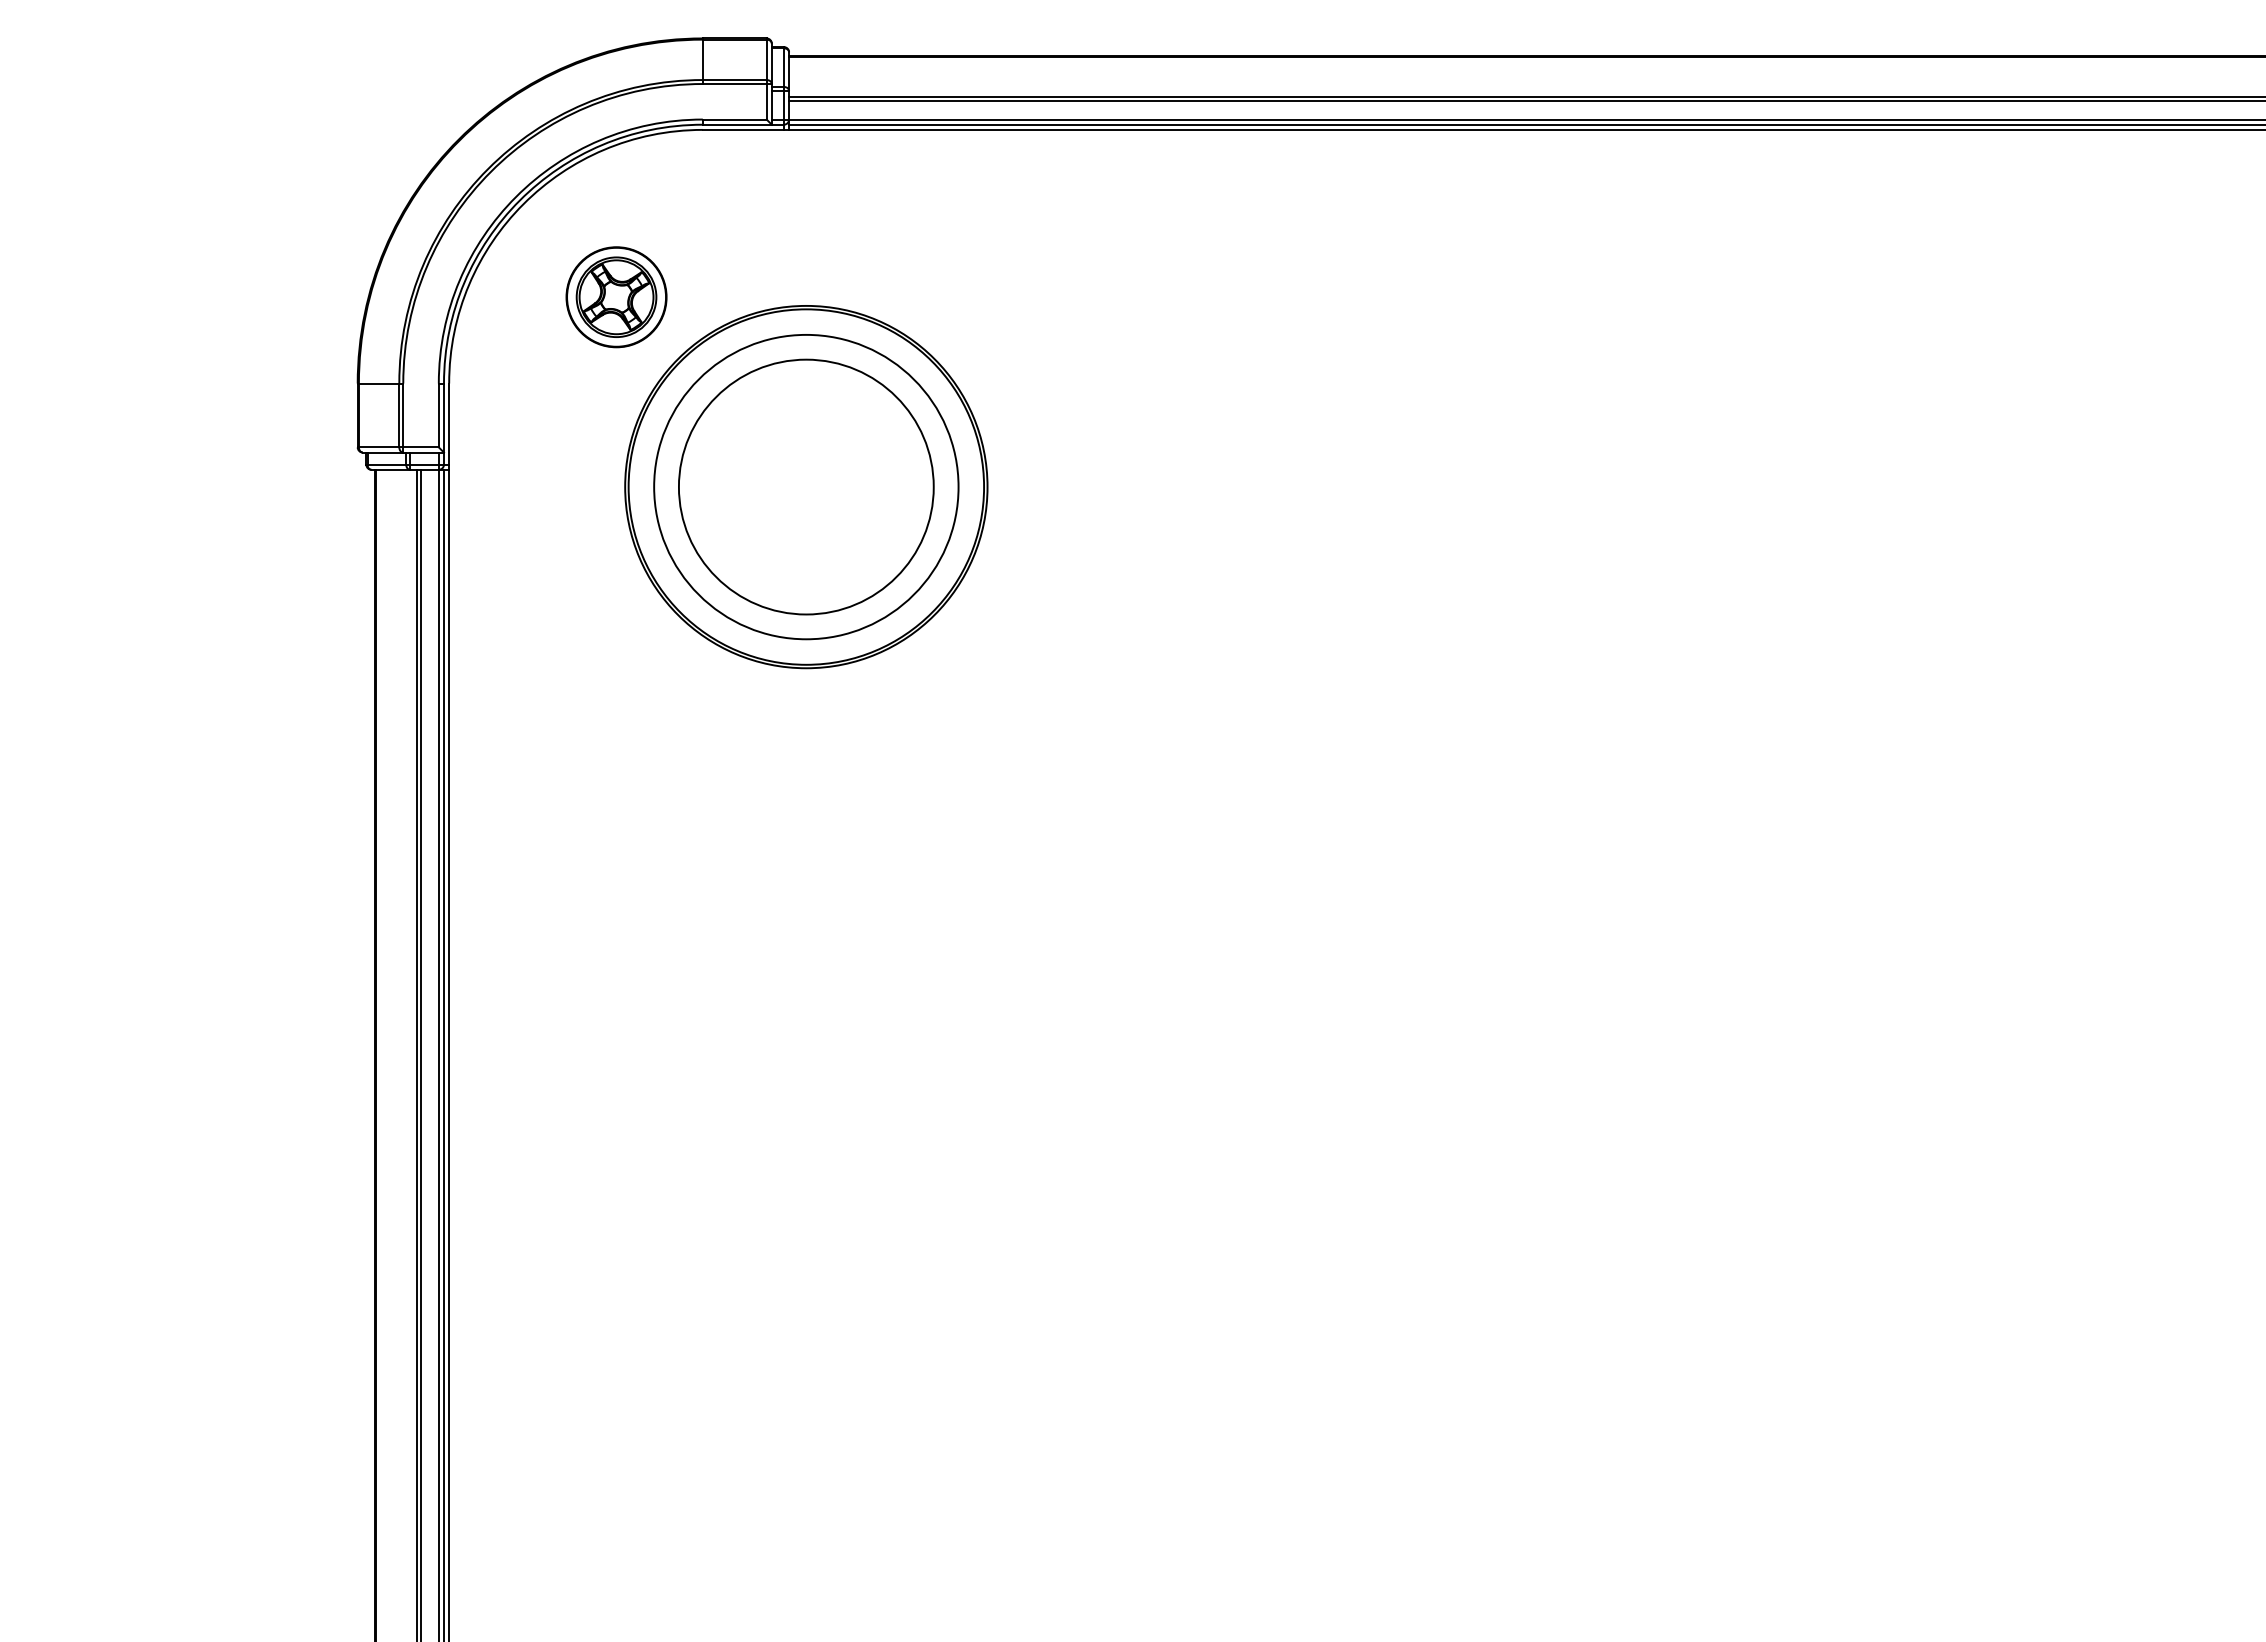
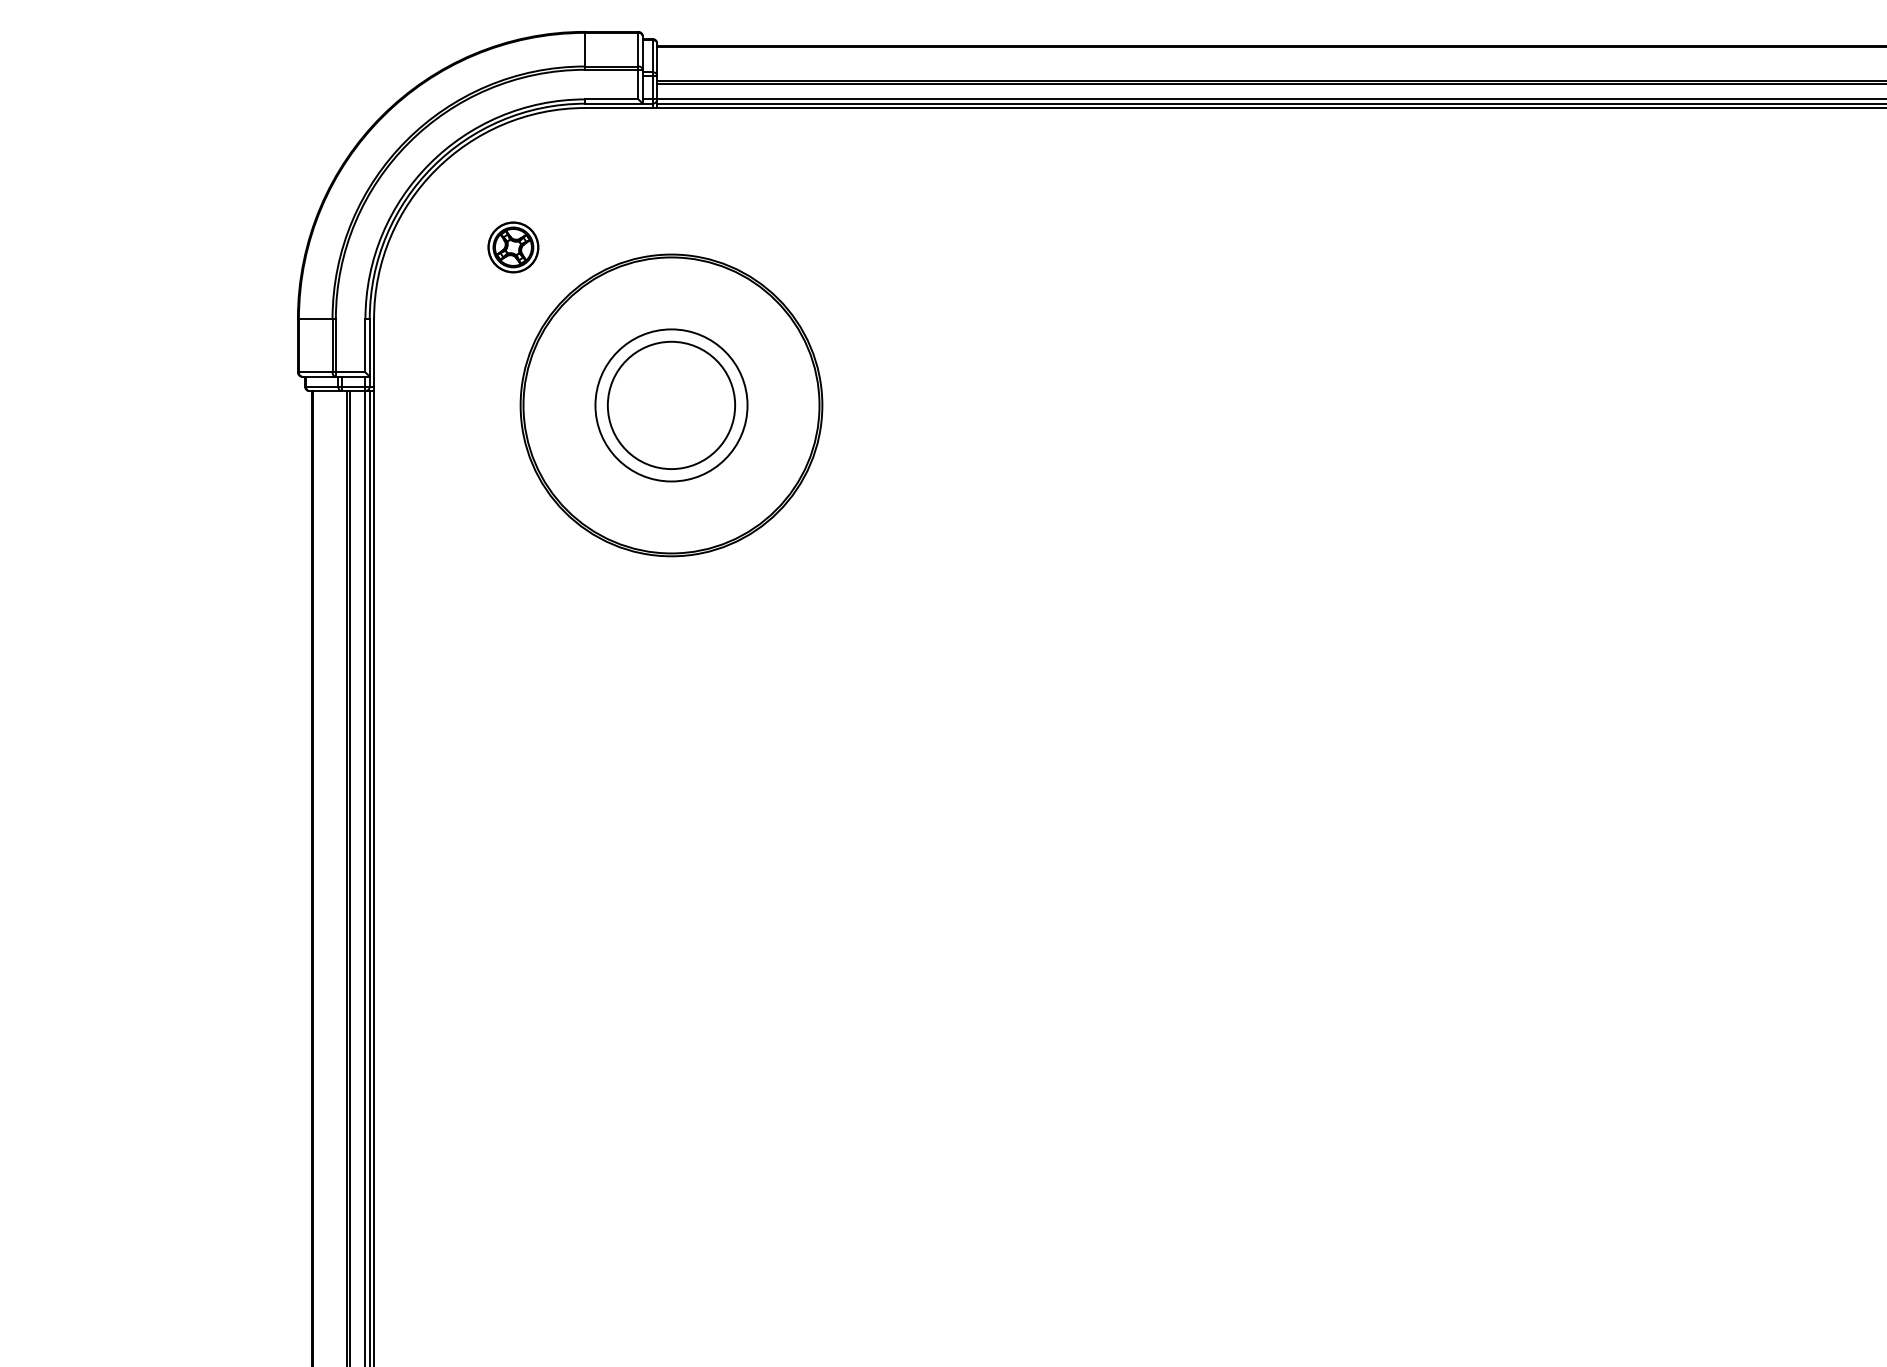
part: (616, 297) -> (513, 247), size x0.6
circle: (805, 486) -> (670, 404), size x0.6
circle: (806, 486) -> (671, 404), size x0.6

